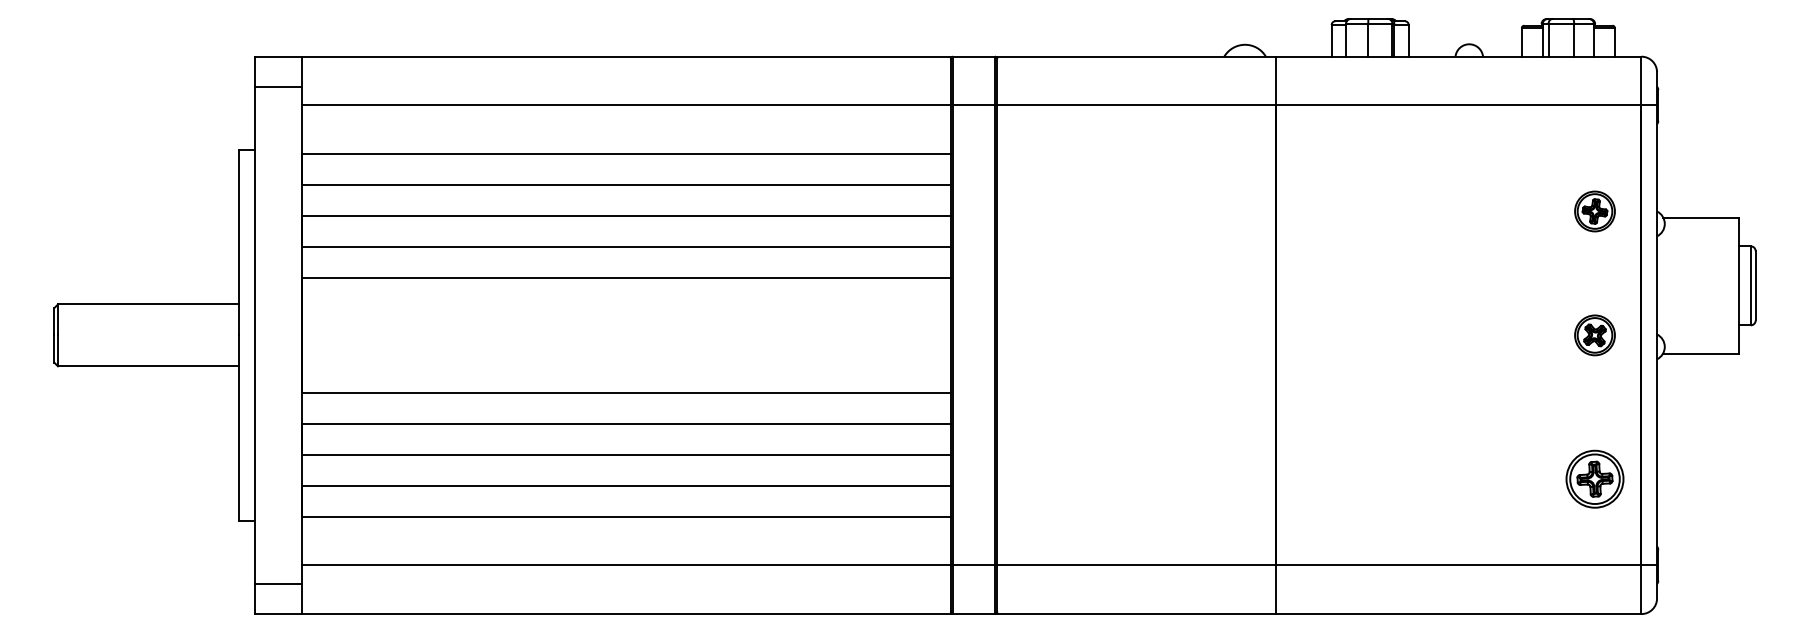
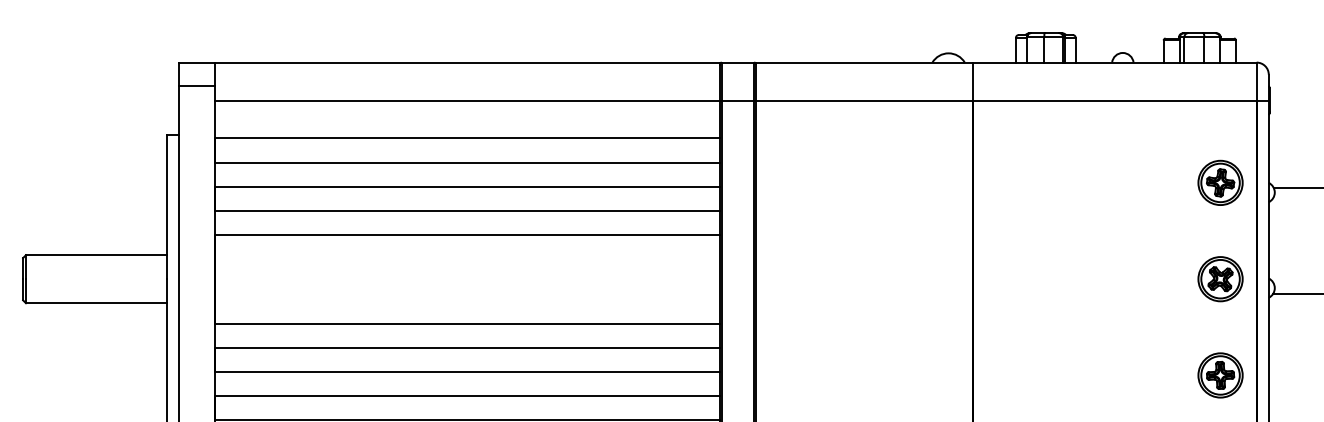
part: (1594, 211) -> (1220, 182), size x1.43
part: (1594, 335) -> (1220, 279), size x1.43
part: (1594, 478) -> (1220, 374), moved

